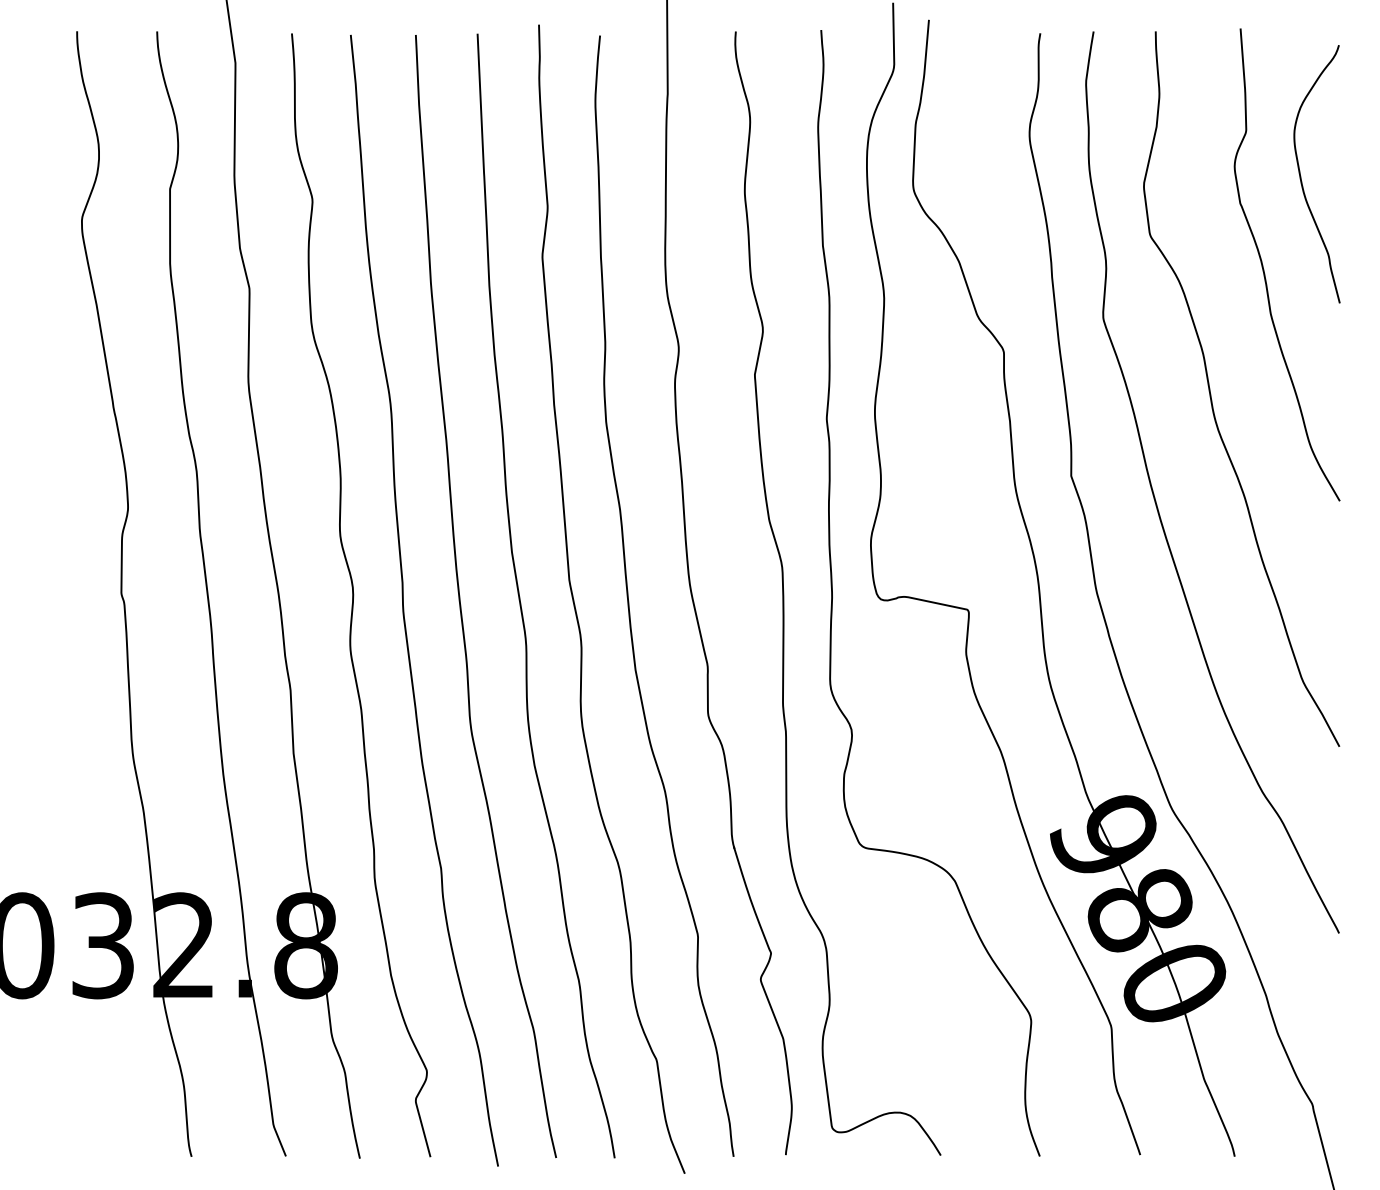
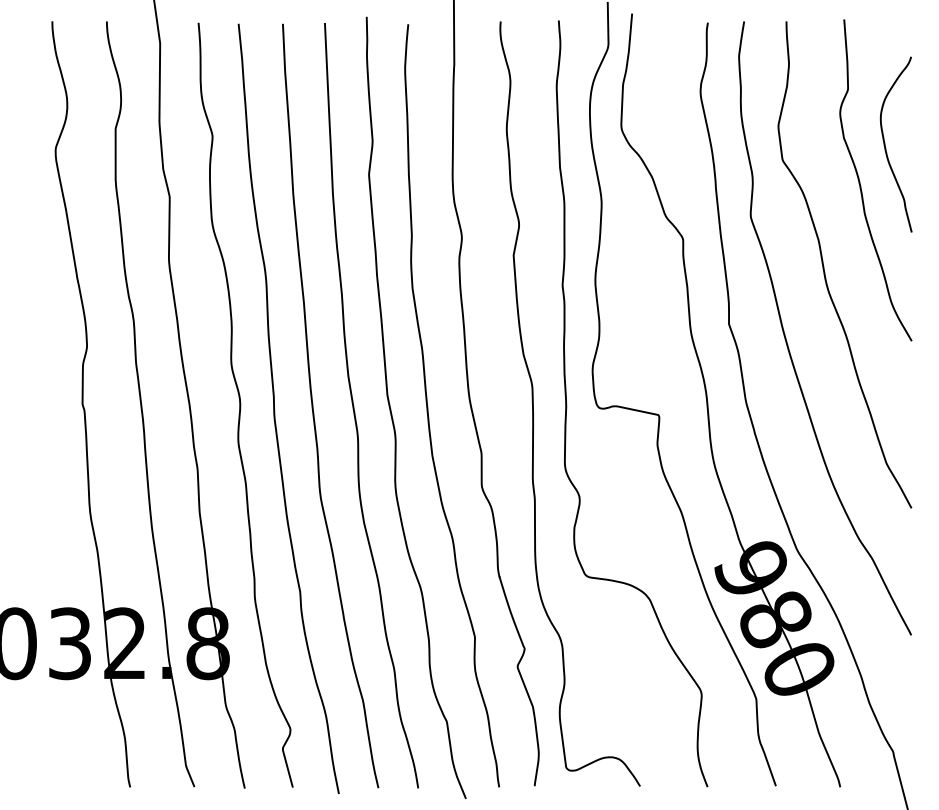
curve: (1302, 179) -> (886, 148), moved

